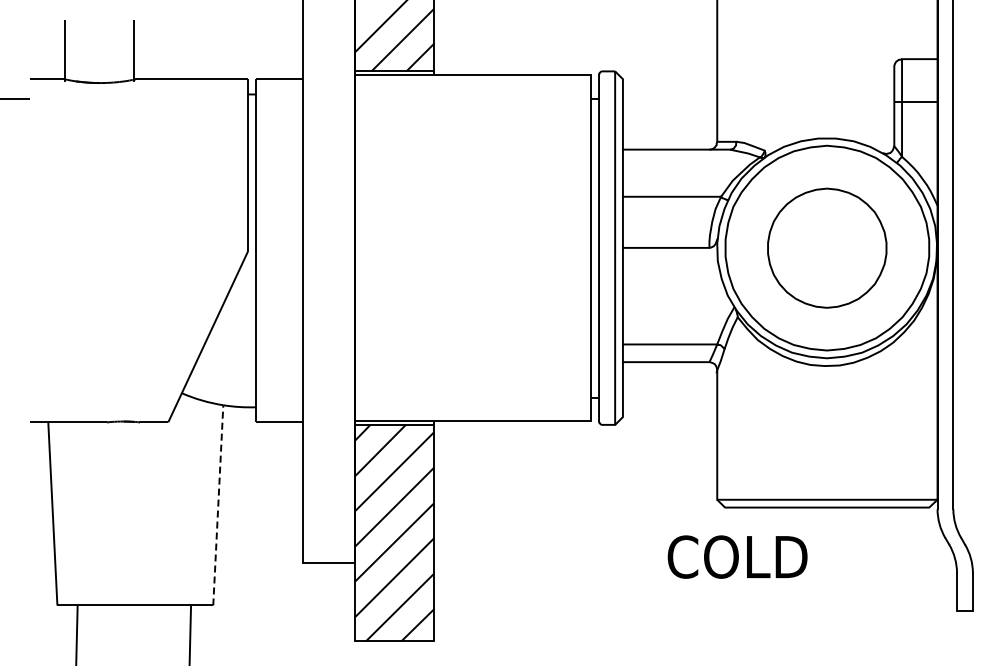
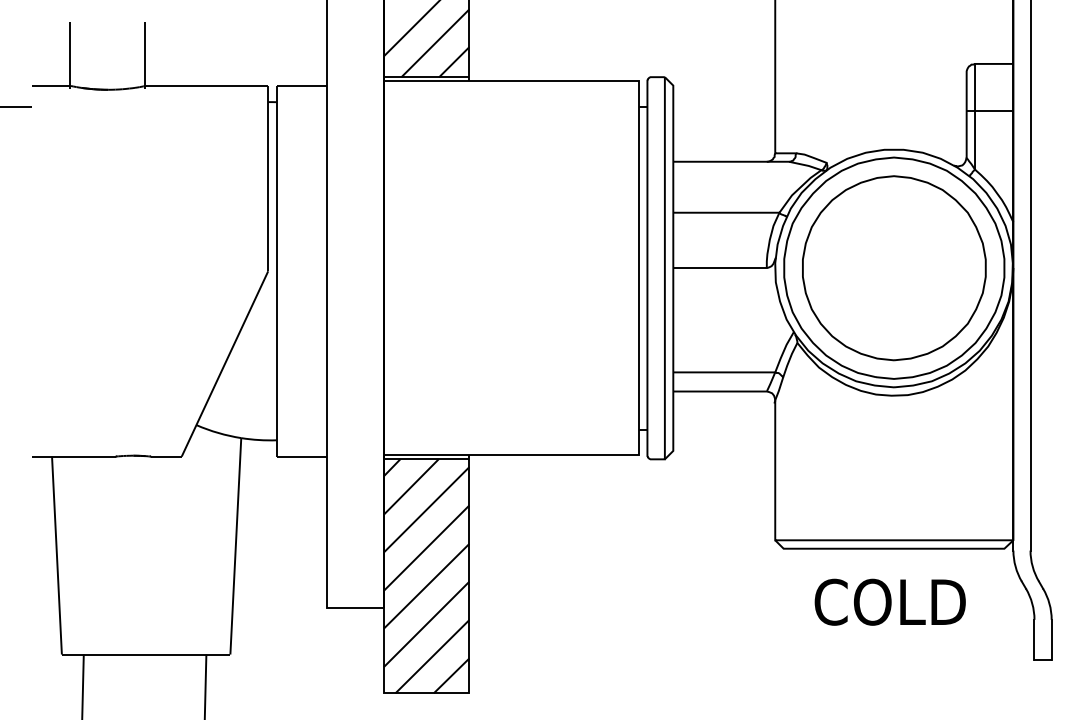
part: (826, 248) -> (893, 268), size x1.43
line: (218, 504) -> (236, 545), dashed -> solid
text: (737, 556) -> (890, 601), moved

